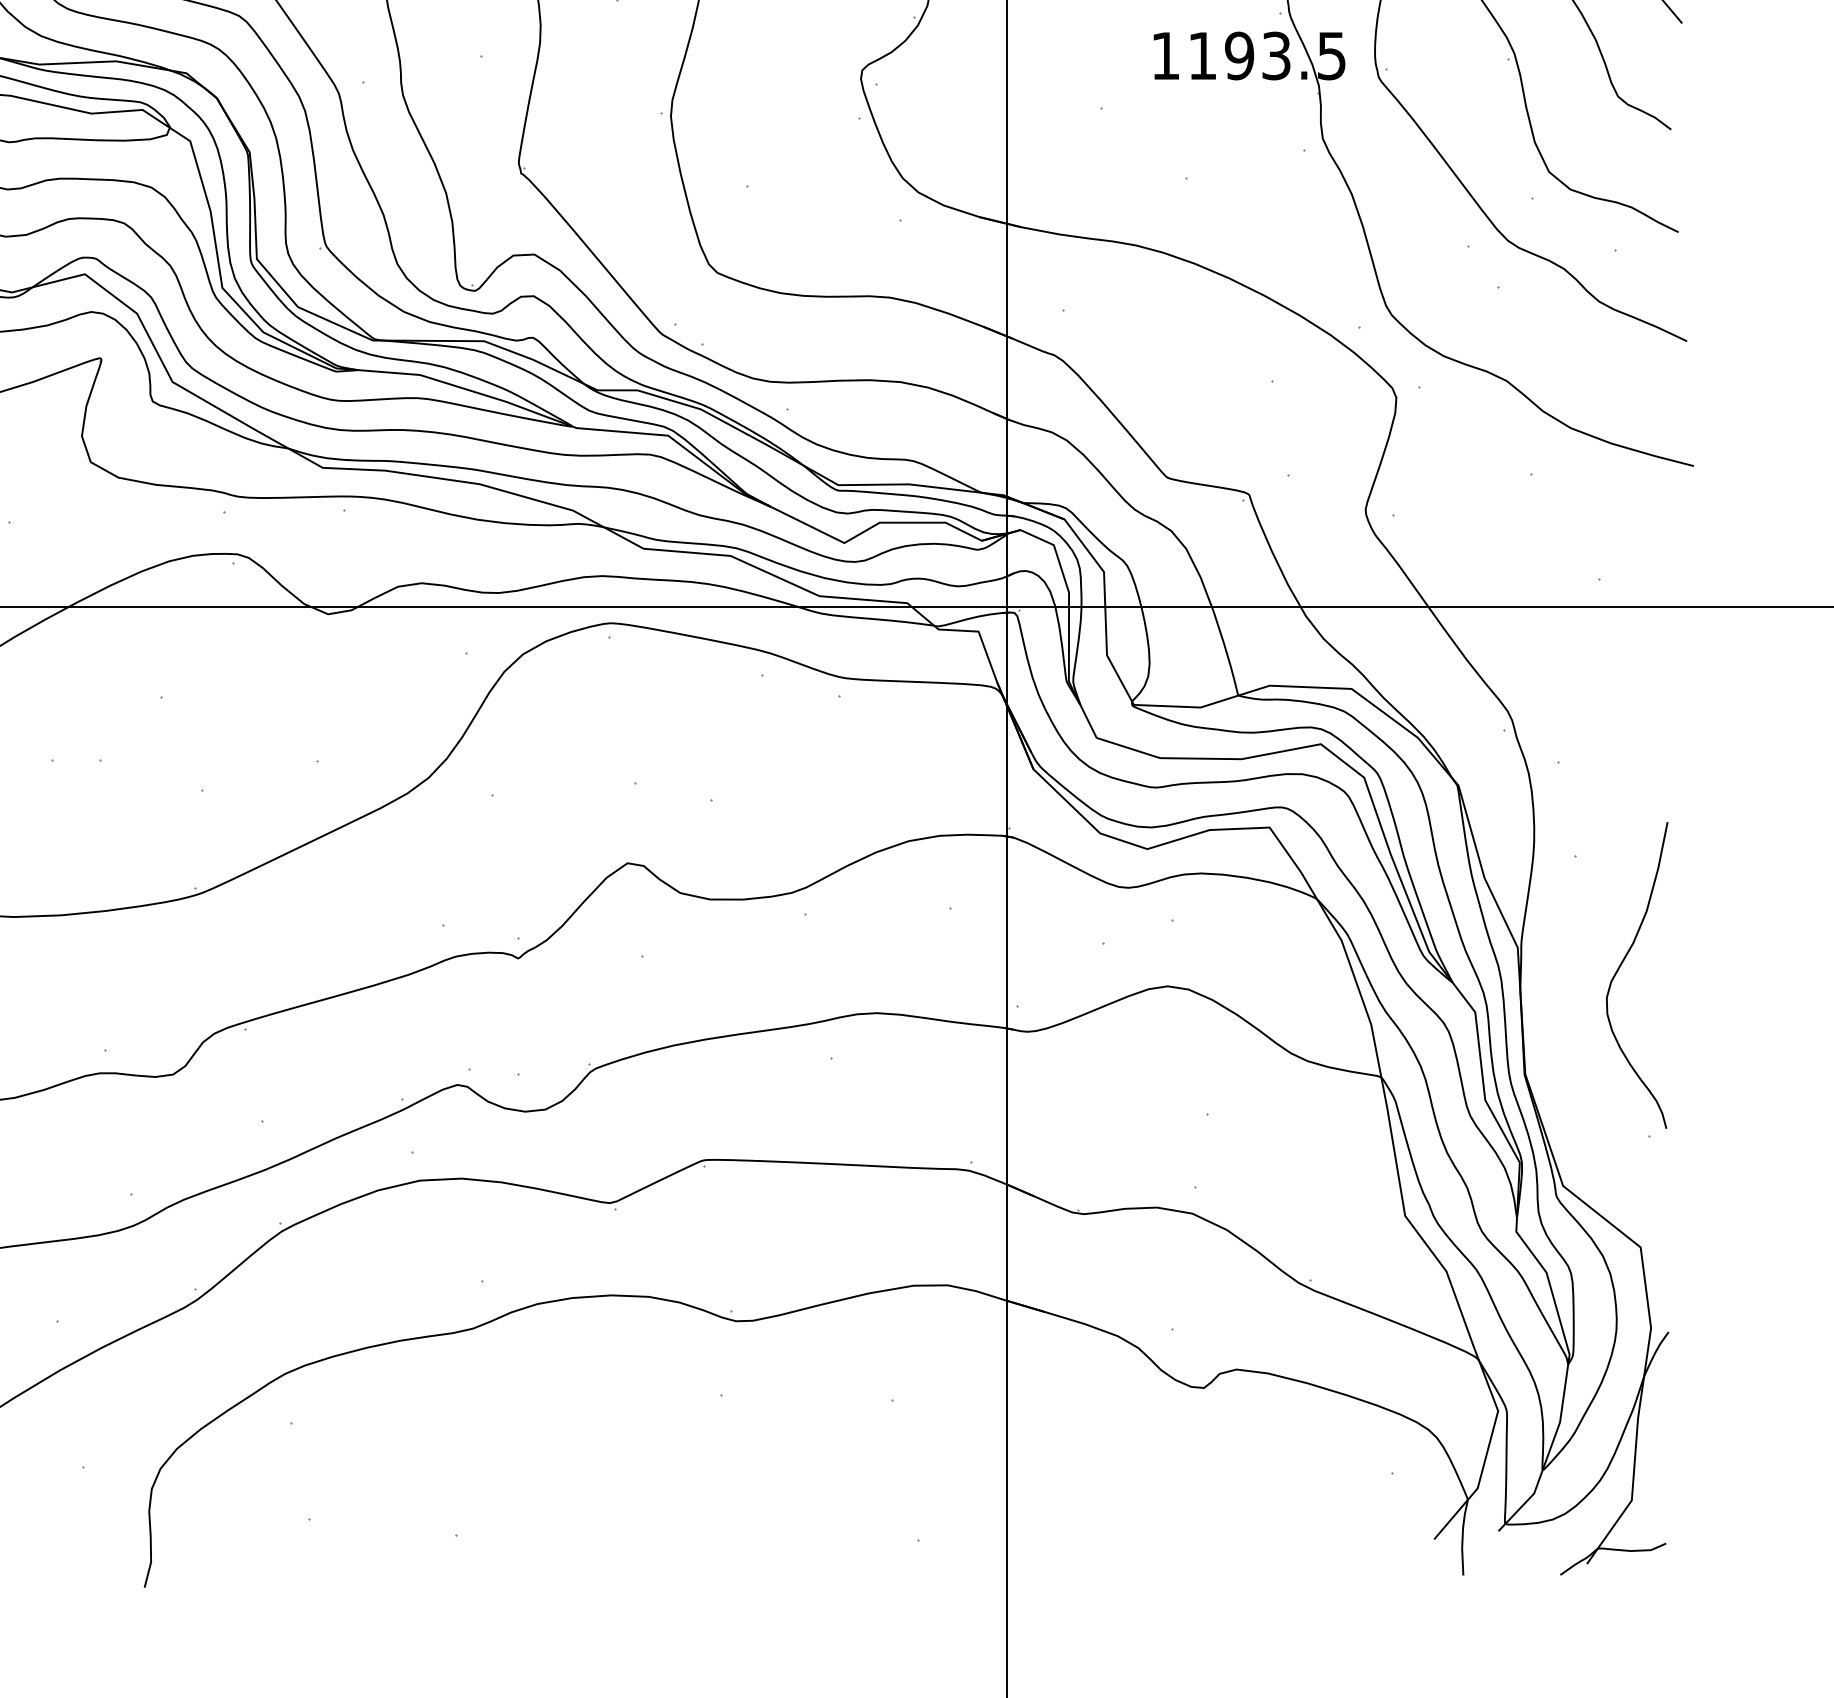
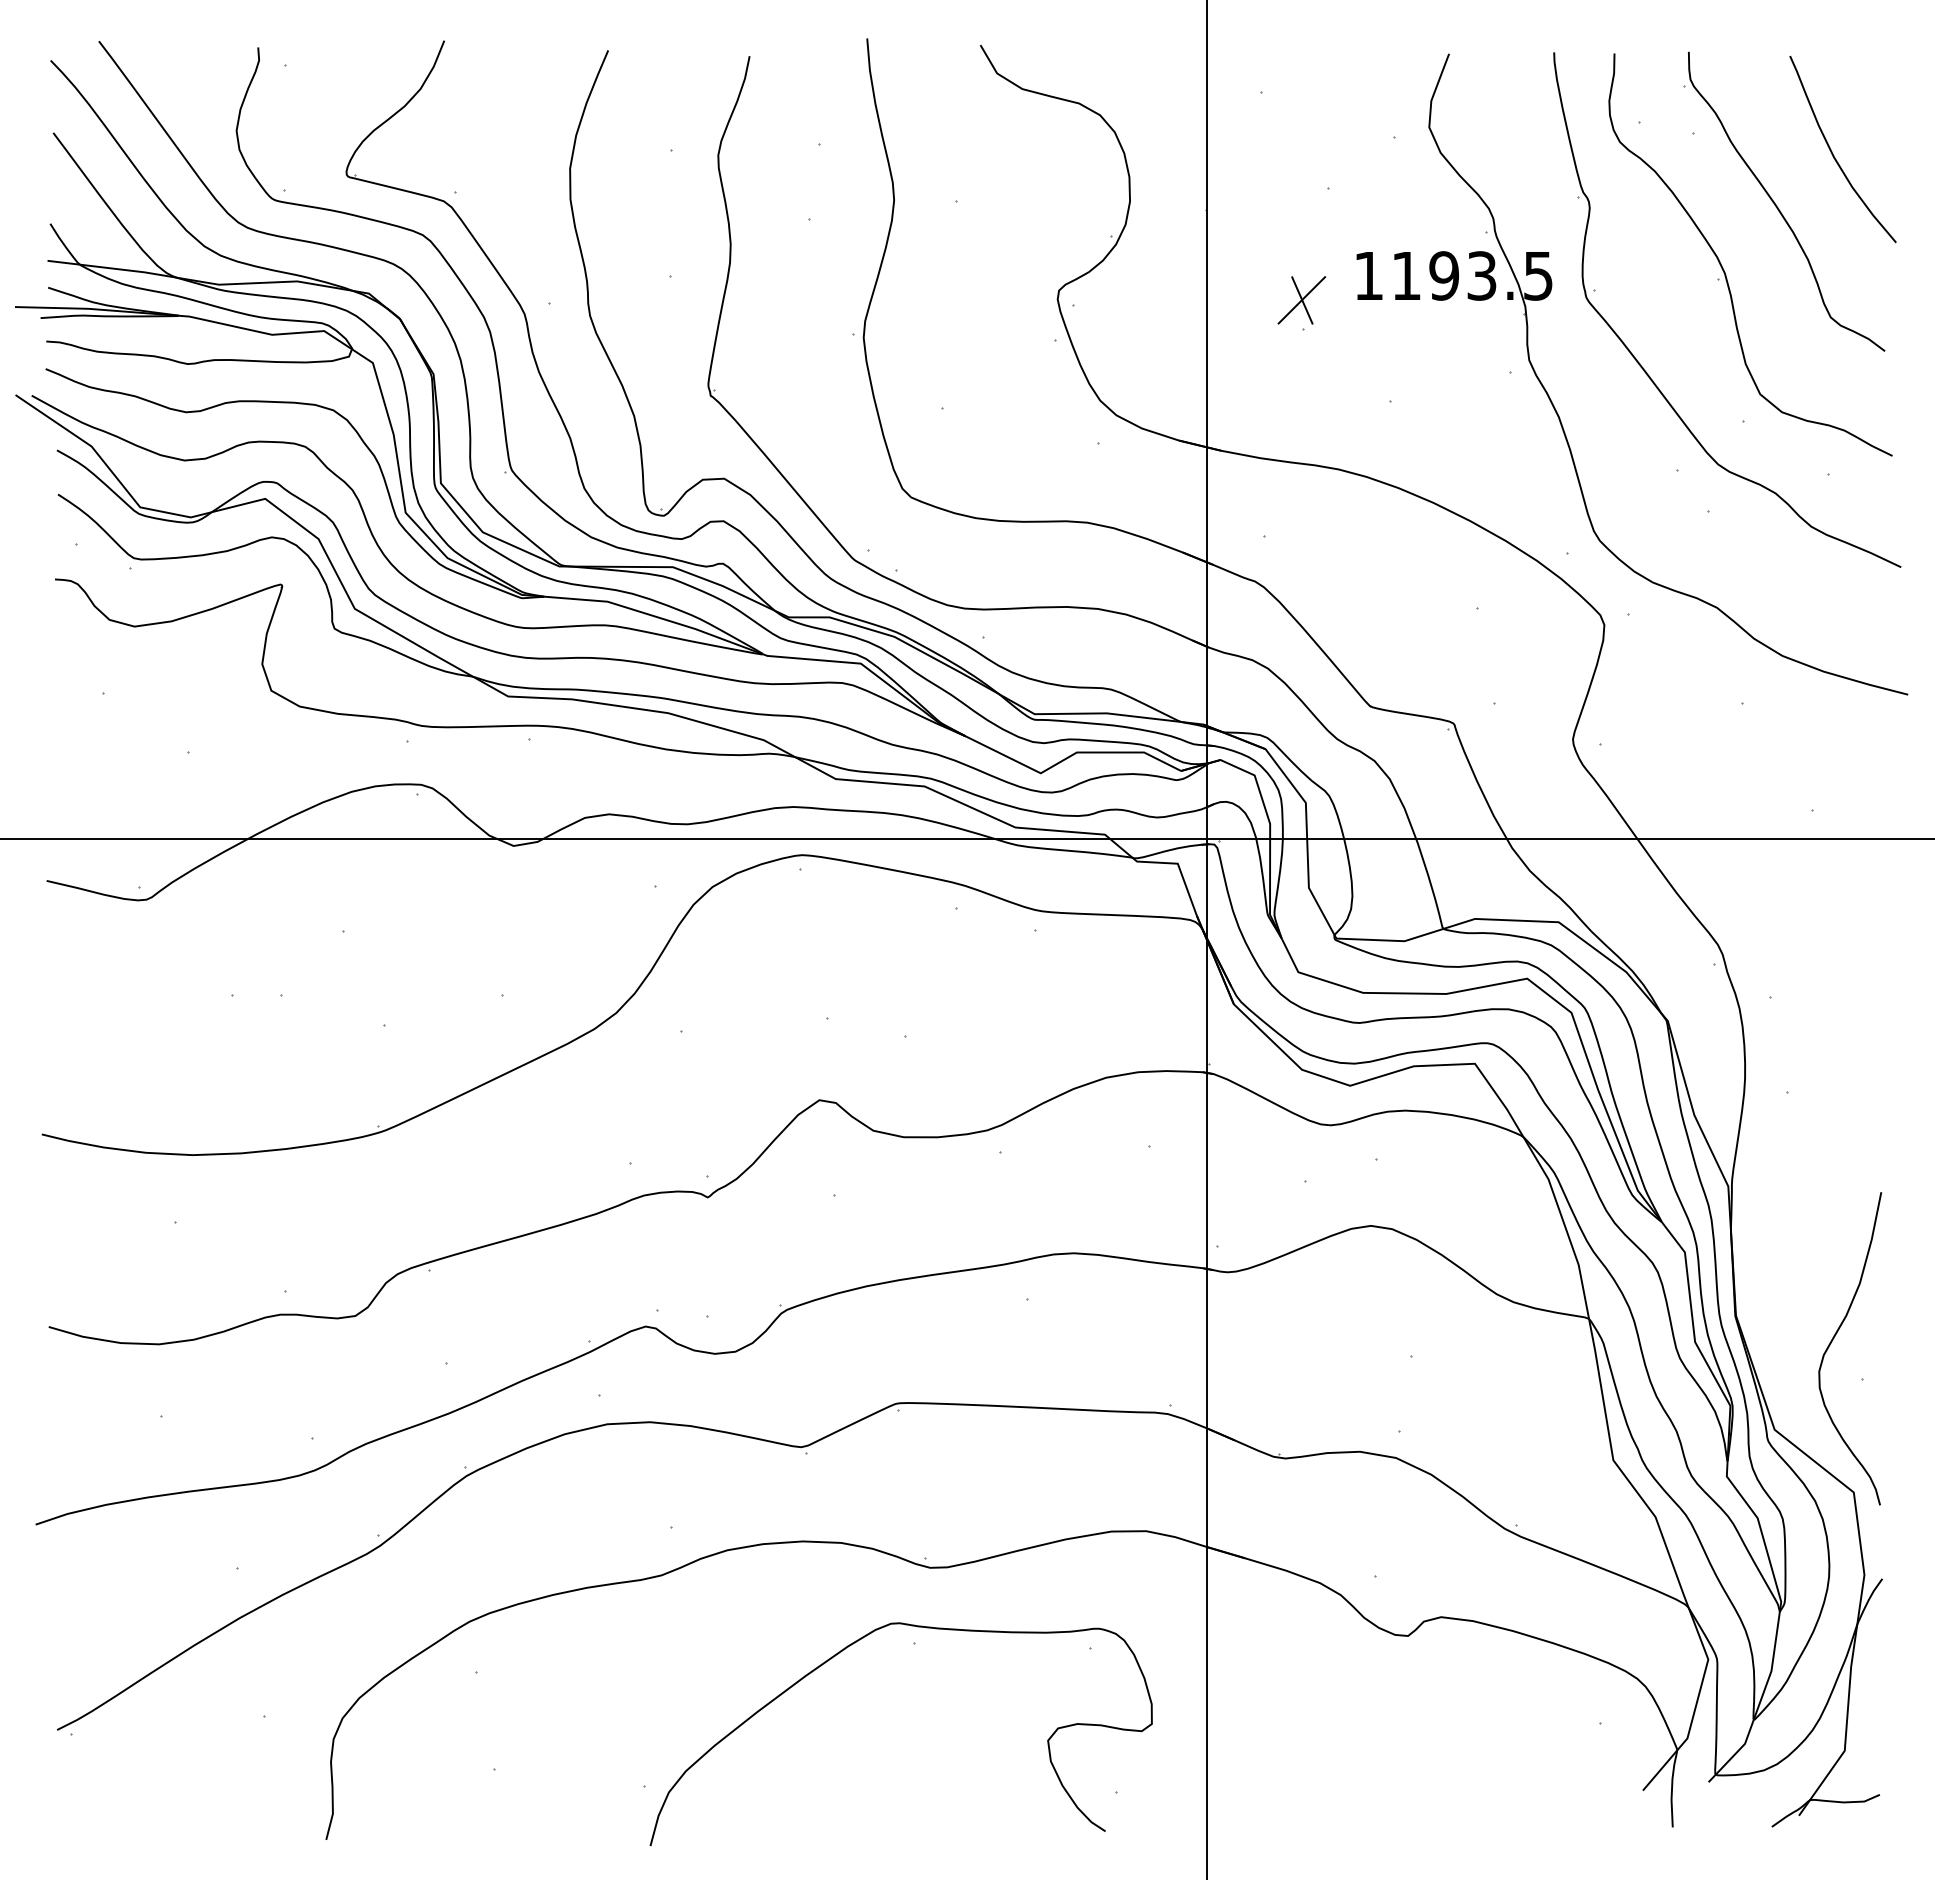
part: (1099, 80) -> (1301, 300), added
curve: (1620, 967) -> (1833, 1340), moved
curve: (652, 1402) -> (844, 1650), added

